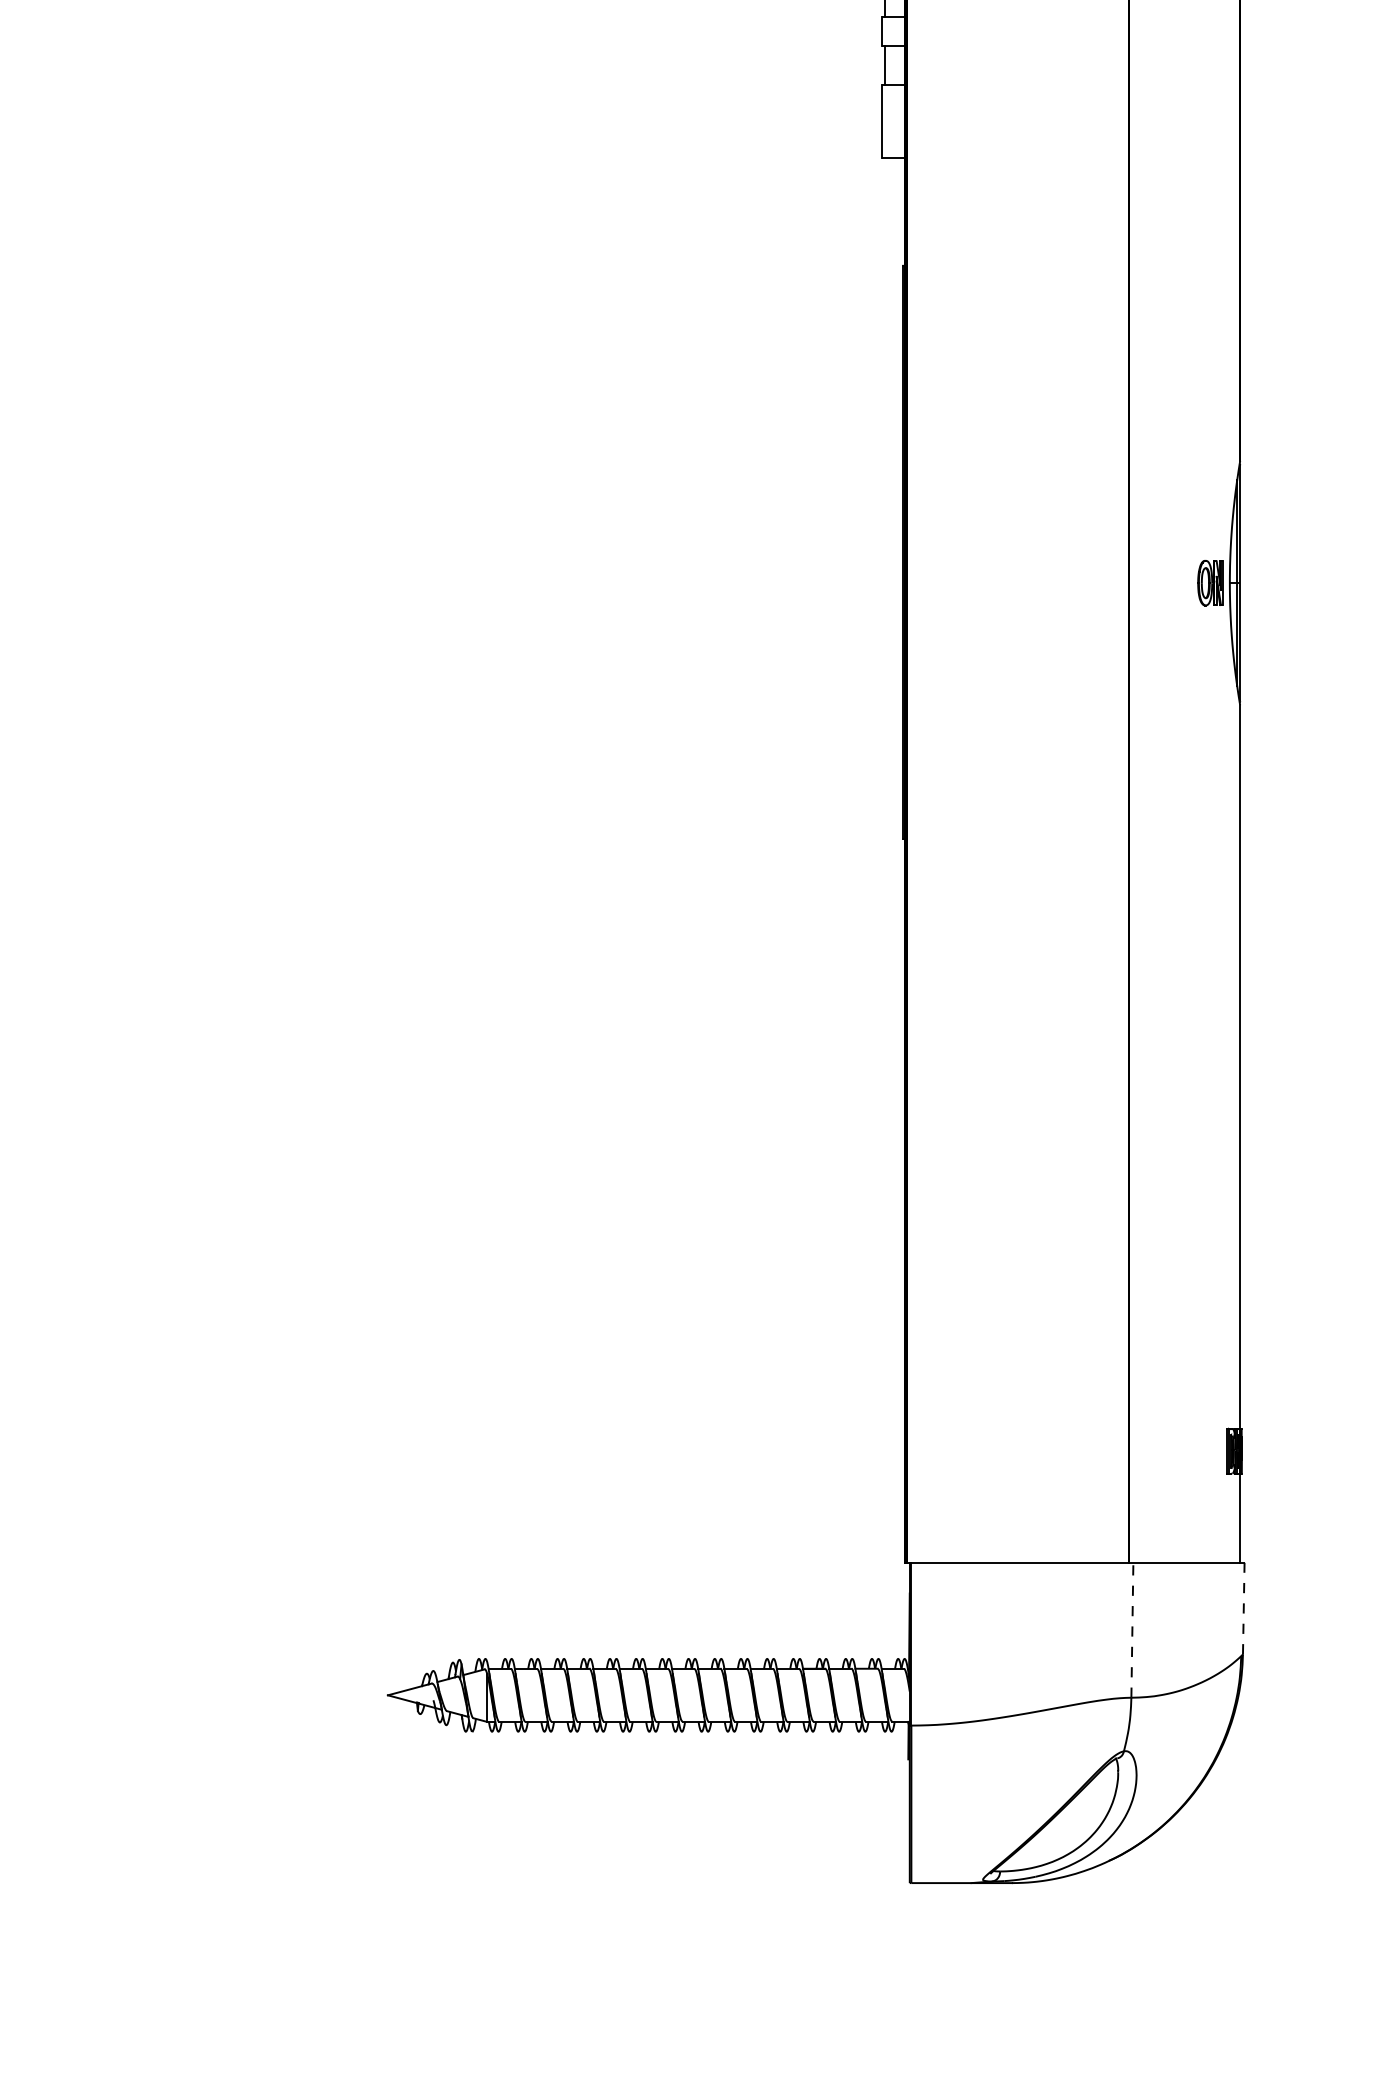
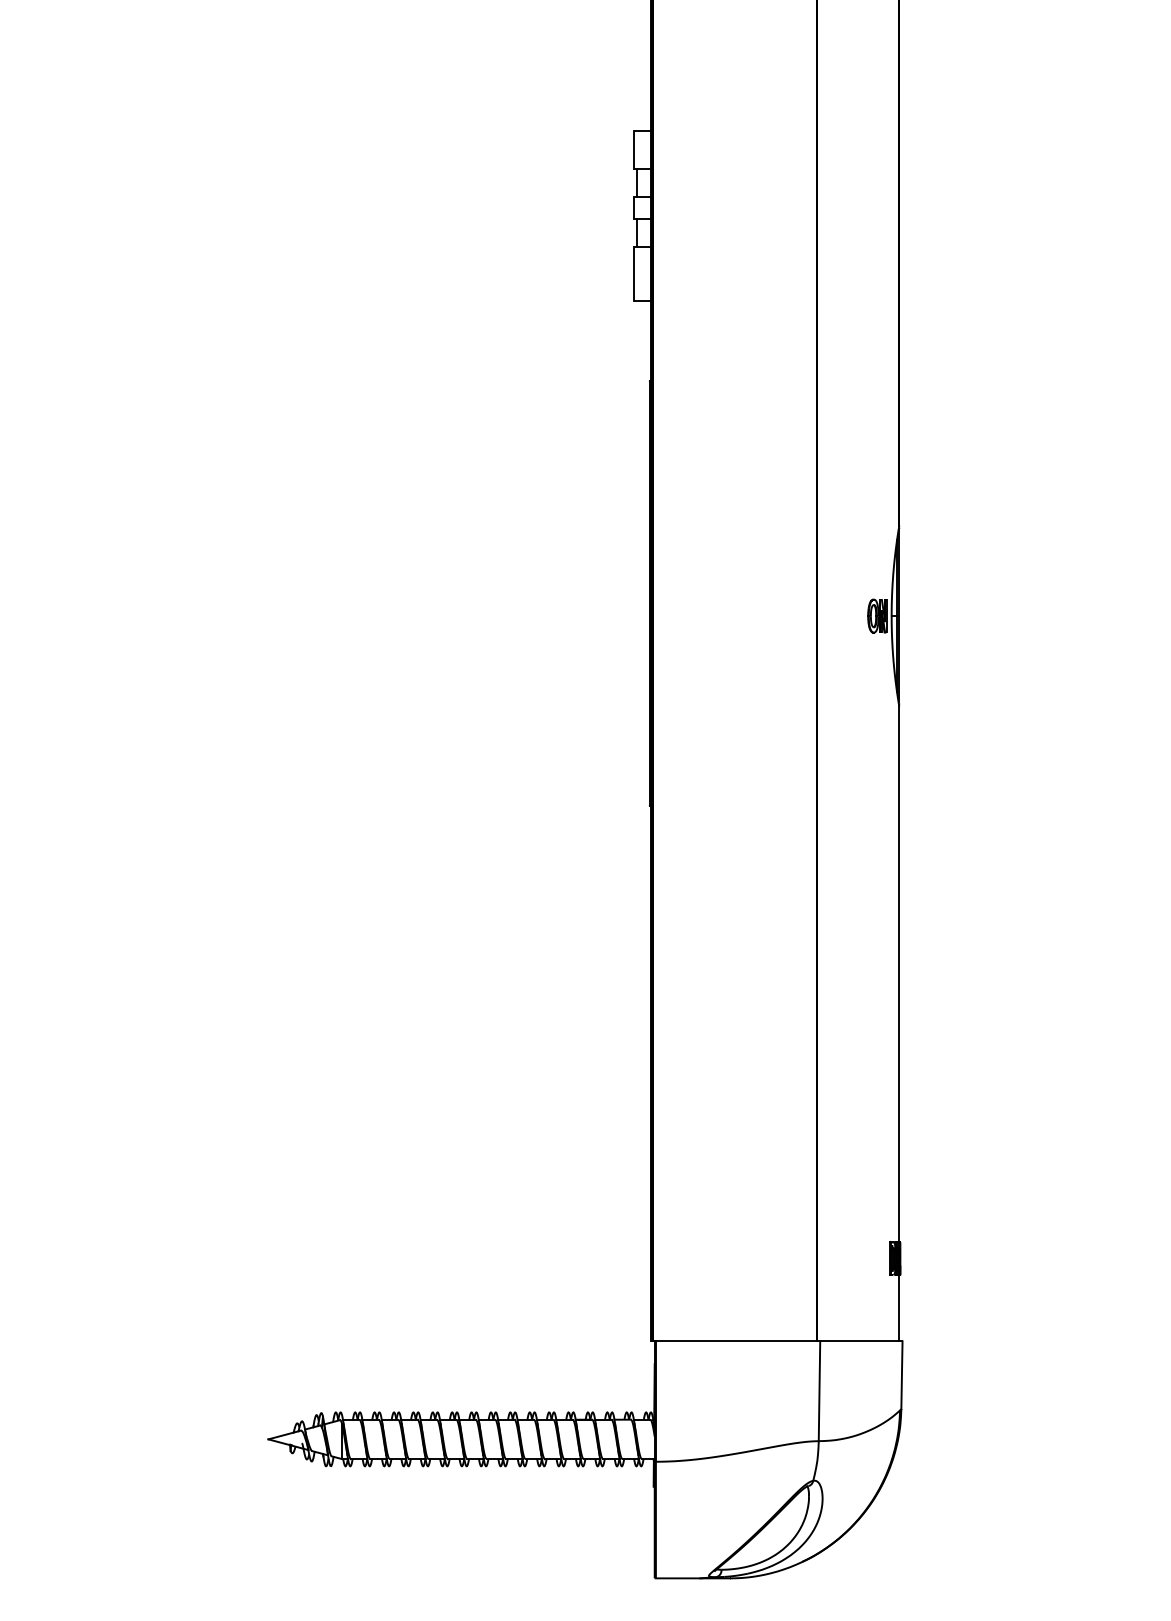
line: (1243, 1609) -> (901, 1375), dashed -> solid
line: (1132, 1630) -> (819, 1391), dashed -> solid

